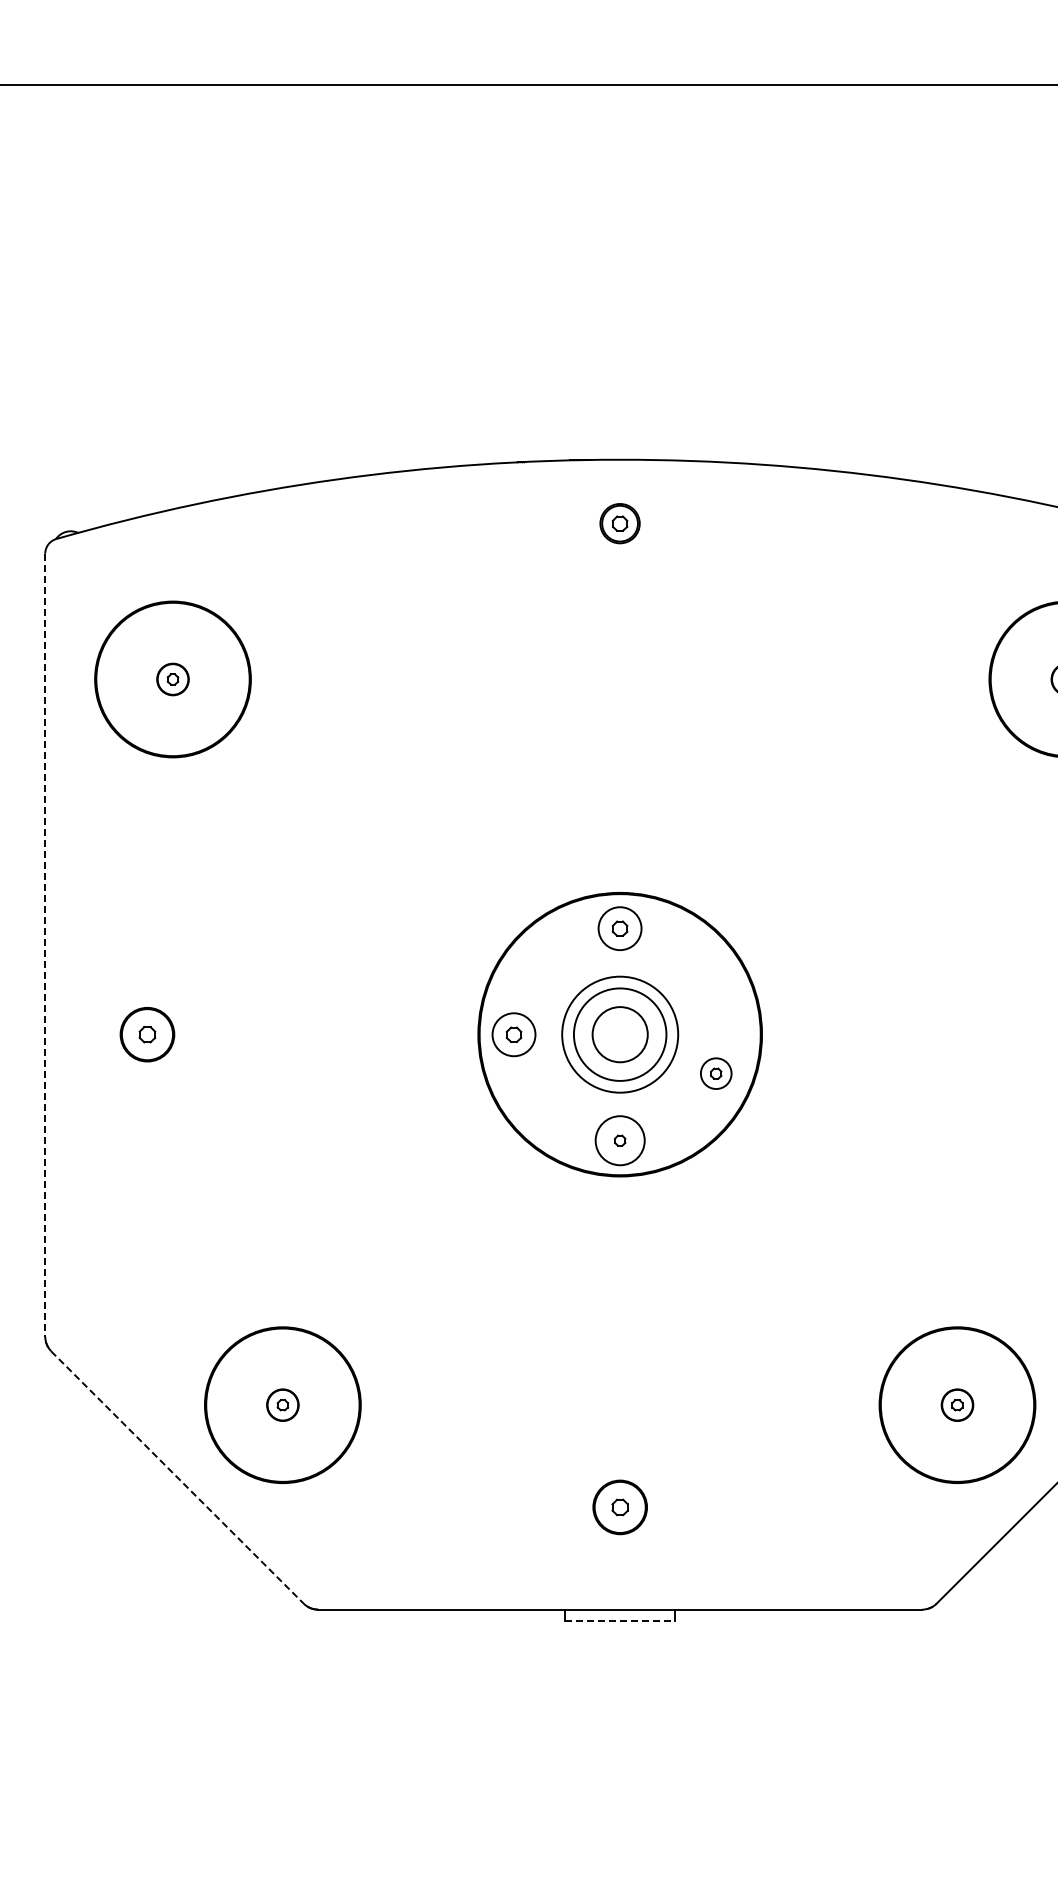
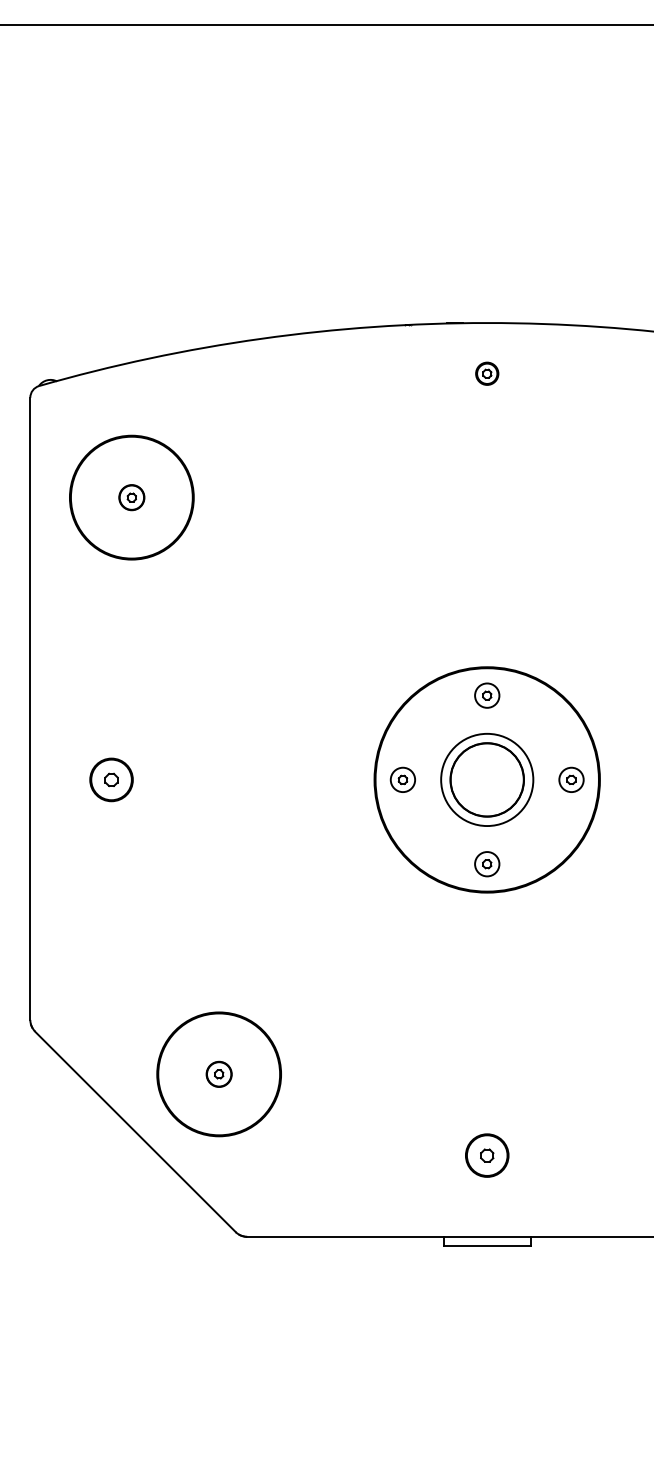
part: (620, 523) -> (487, 373), size x0.71
part: (620, 928) -> (487, 695), size x0.71
line: (45, 945) -> (30, 709), dashed -> solid
part: (514, 1034) -> (403, 779), size x0.71
circle: (620, 1034) -> (487, 779), size x1.67
part: (716, 1073) -> (571, 779), moved
circle: (619, 1140) -> (486, 864), size x0.62
line: (177, 1477) -> (135, 1131), dashed -> solid
line: (620, 1621) -> (487, 1246), dashed -> solid

